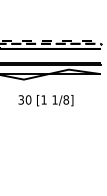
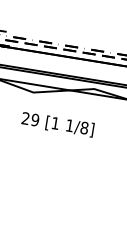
text: (24, 99) -> (30, 118), 30 -> 29

